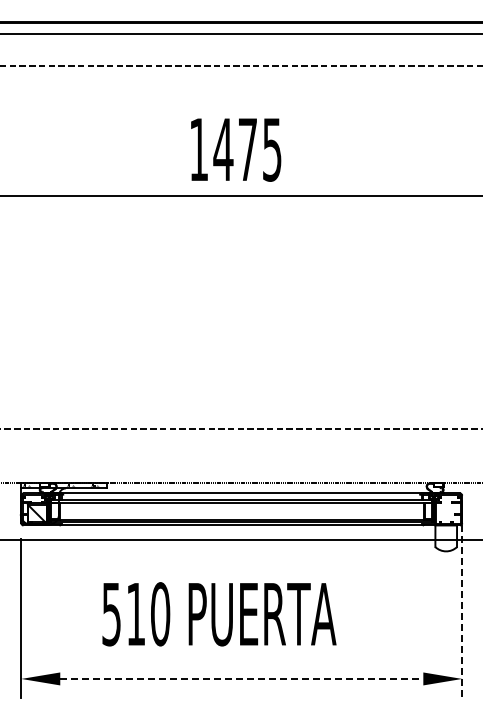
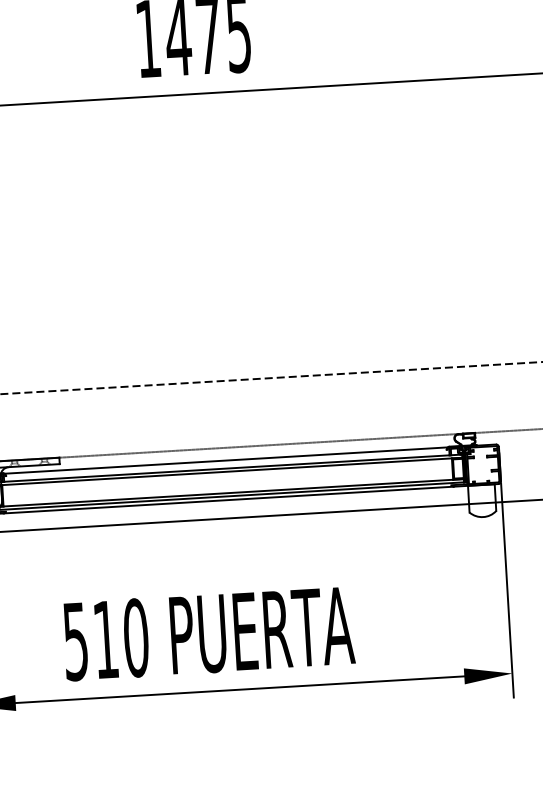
line: (462, 611) -> (507, 590), dashed -> solid
text: (219, 614) -> (209, 633), moved
line: (241, 678) -> (239, 689), dashed -> solid

